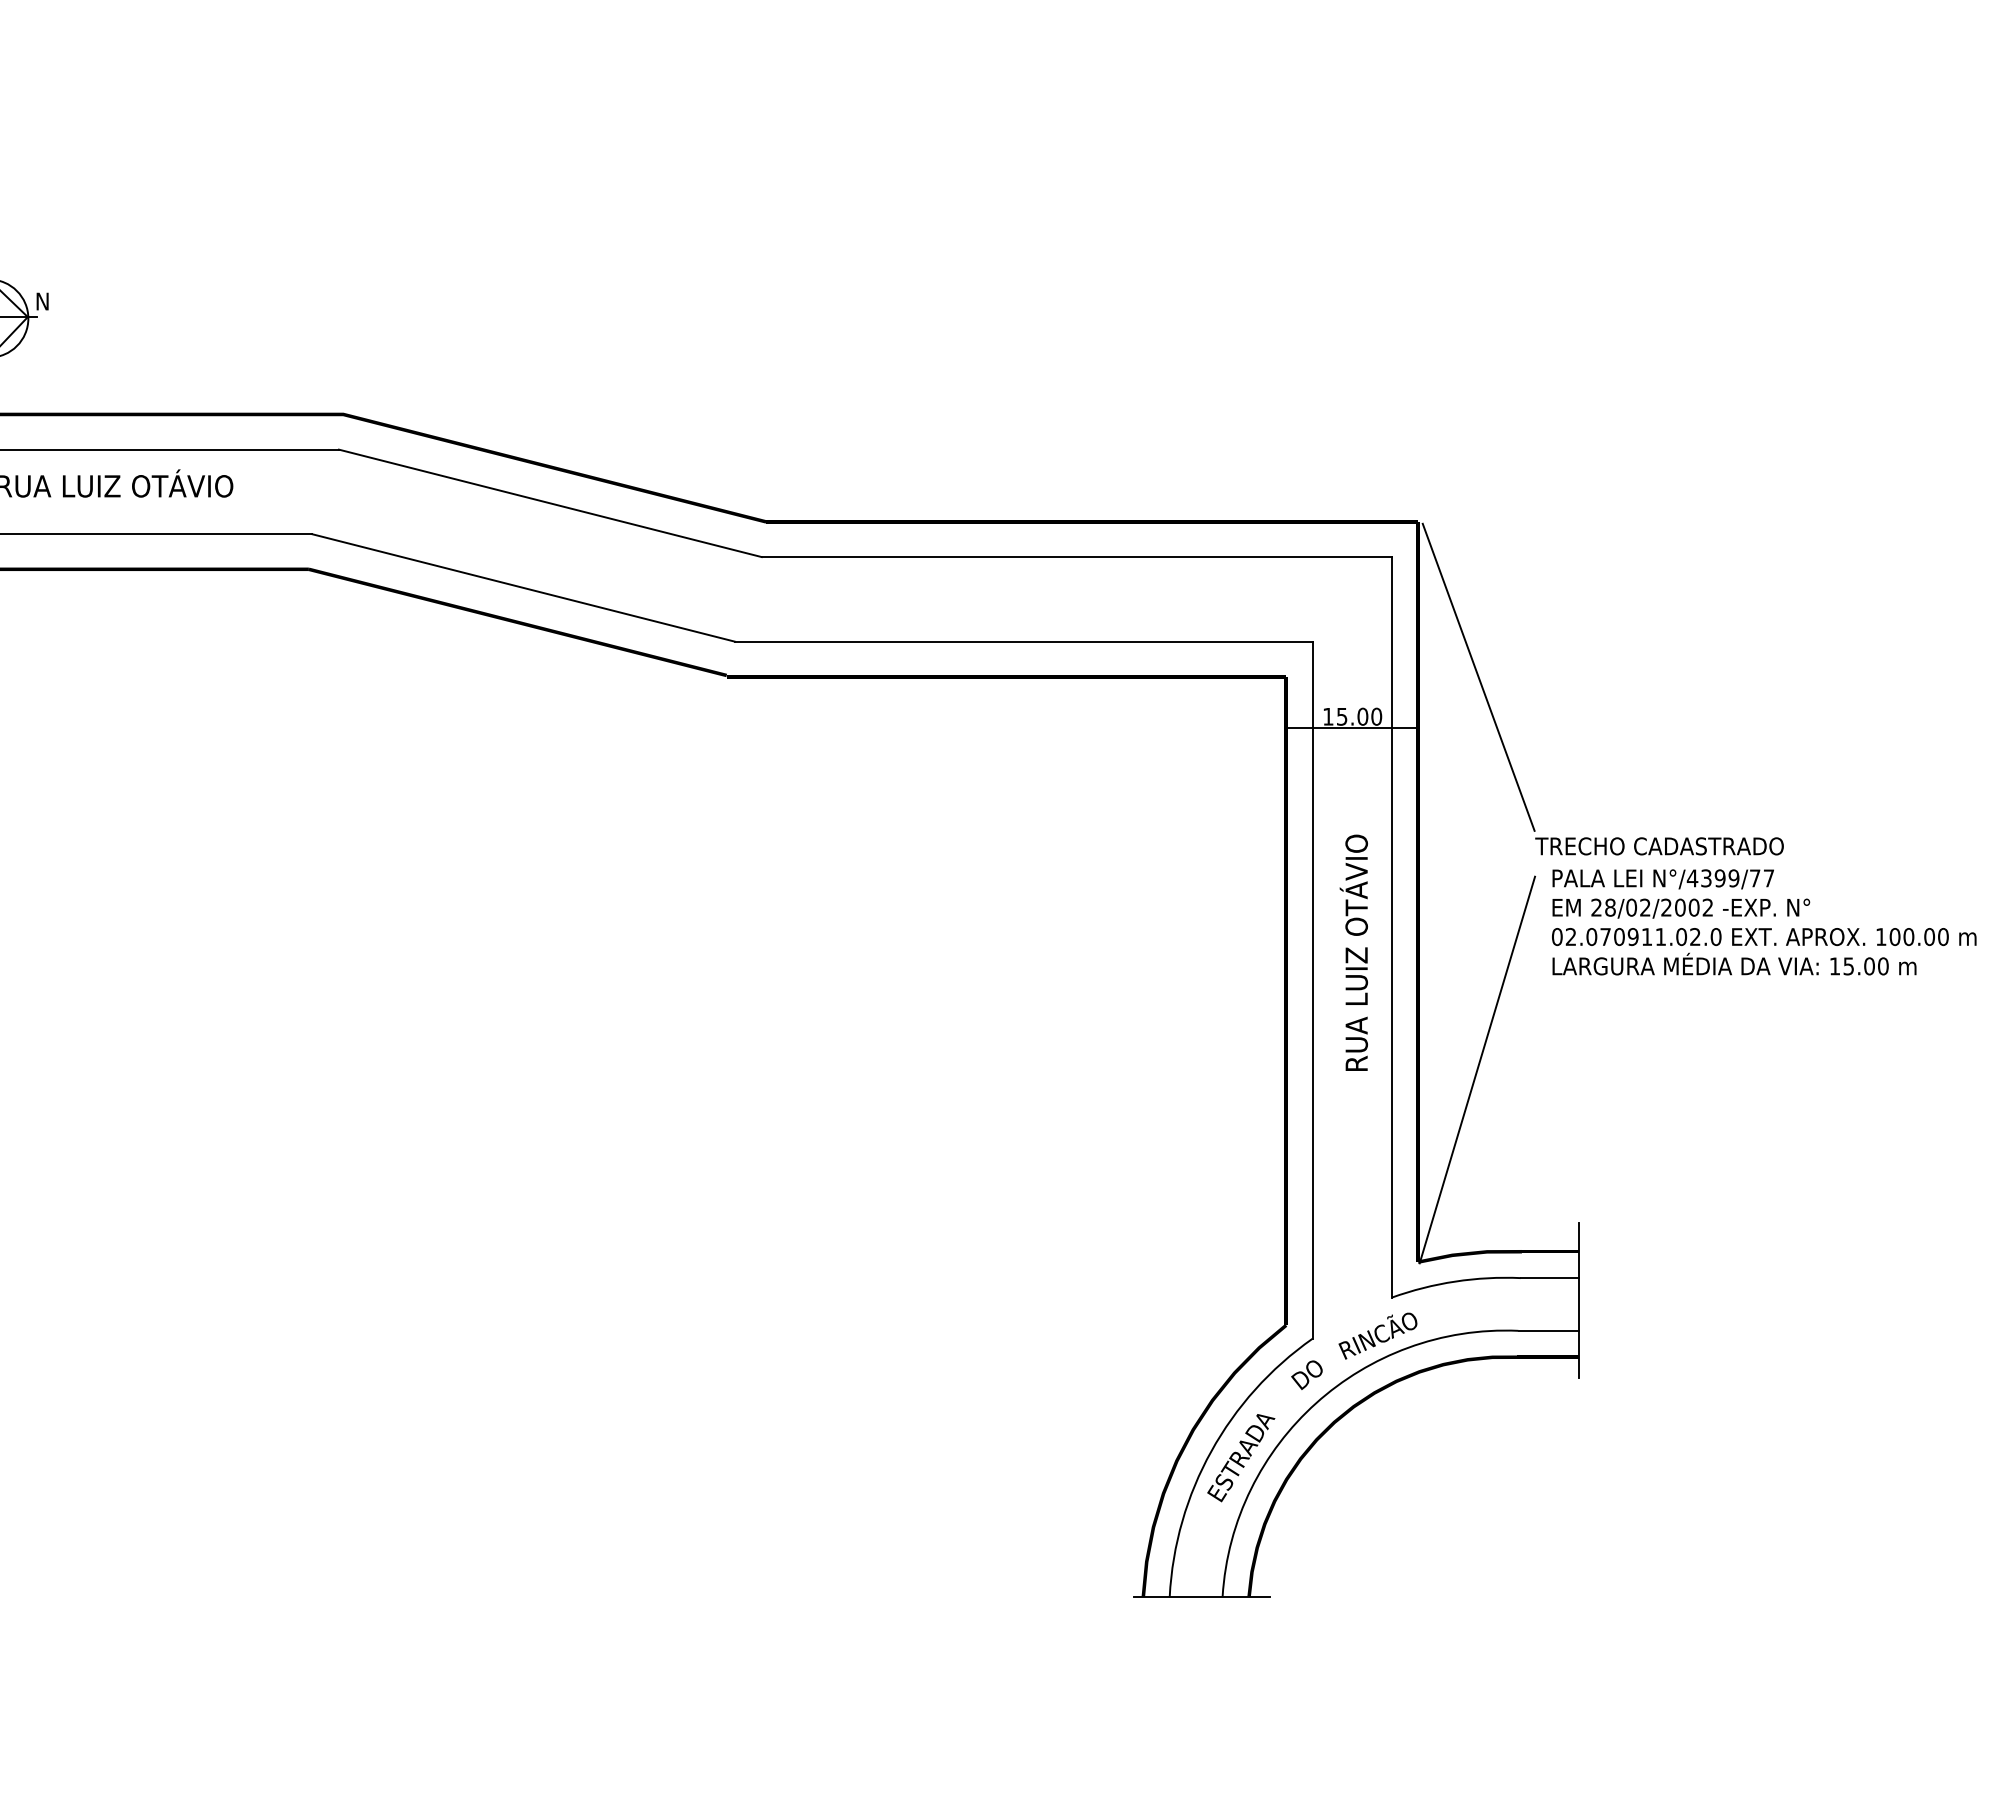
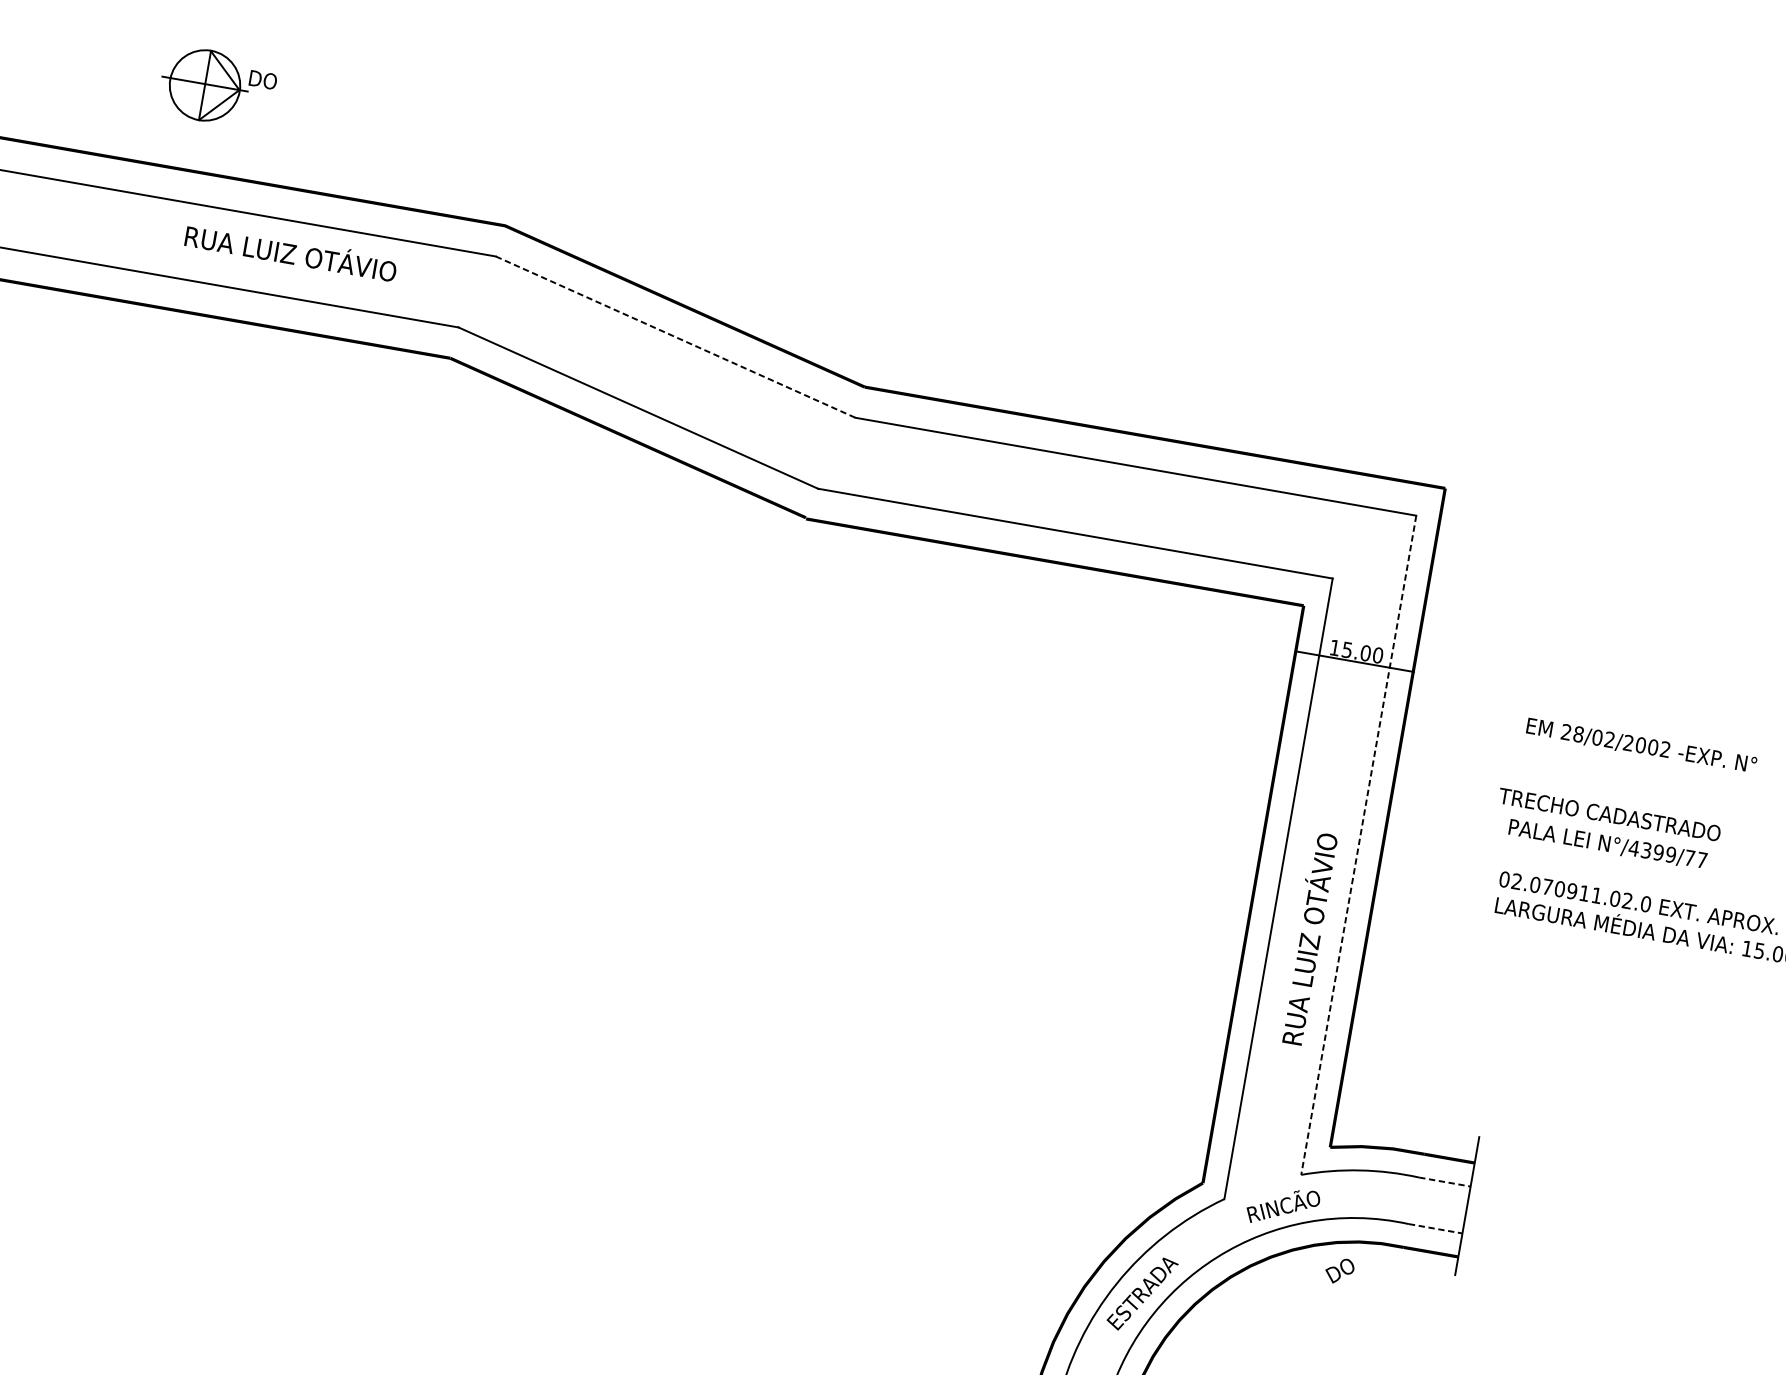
text: (52, 301) -> (263, 80), N -> DO
line: (550, 503) -> (675, 337), solid -> dashed
line: (1478, 676) -> (1474, 635), removed
text: (1681, 908) -> (1641, 746), moved
line: (1391, 927) -> (1358, 845), solid -> dashed
text: (1353, 952) -> (1307, 938), moved
line: (1477, 1069) -> (1412, 985), removed
line: (1549, 1278) -> (1444, 1182), solid -> dashed
line: (1549, 1330) -> (1436, 1228), solid -> dashed
text: (1306, 1374) -> (1339, 1270), moved

